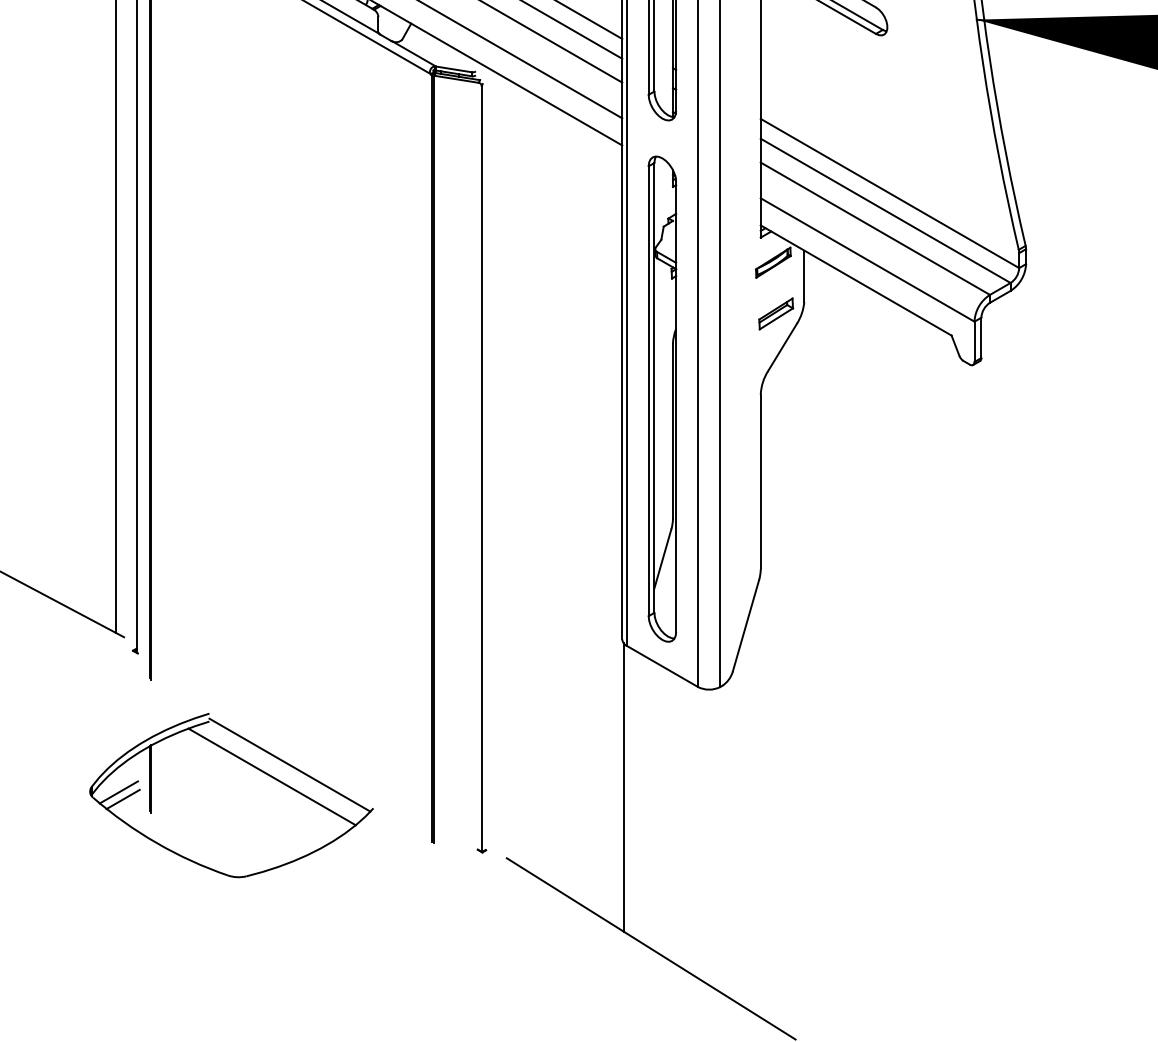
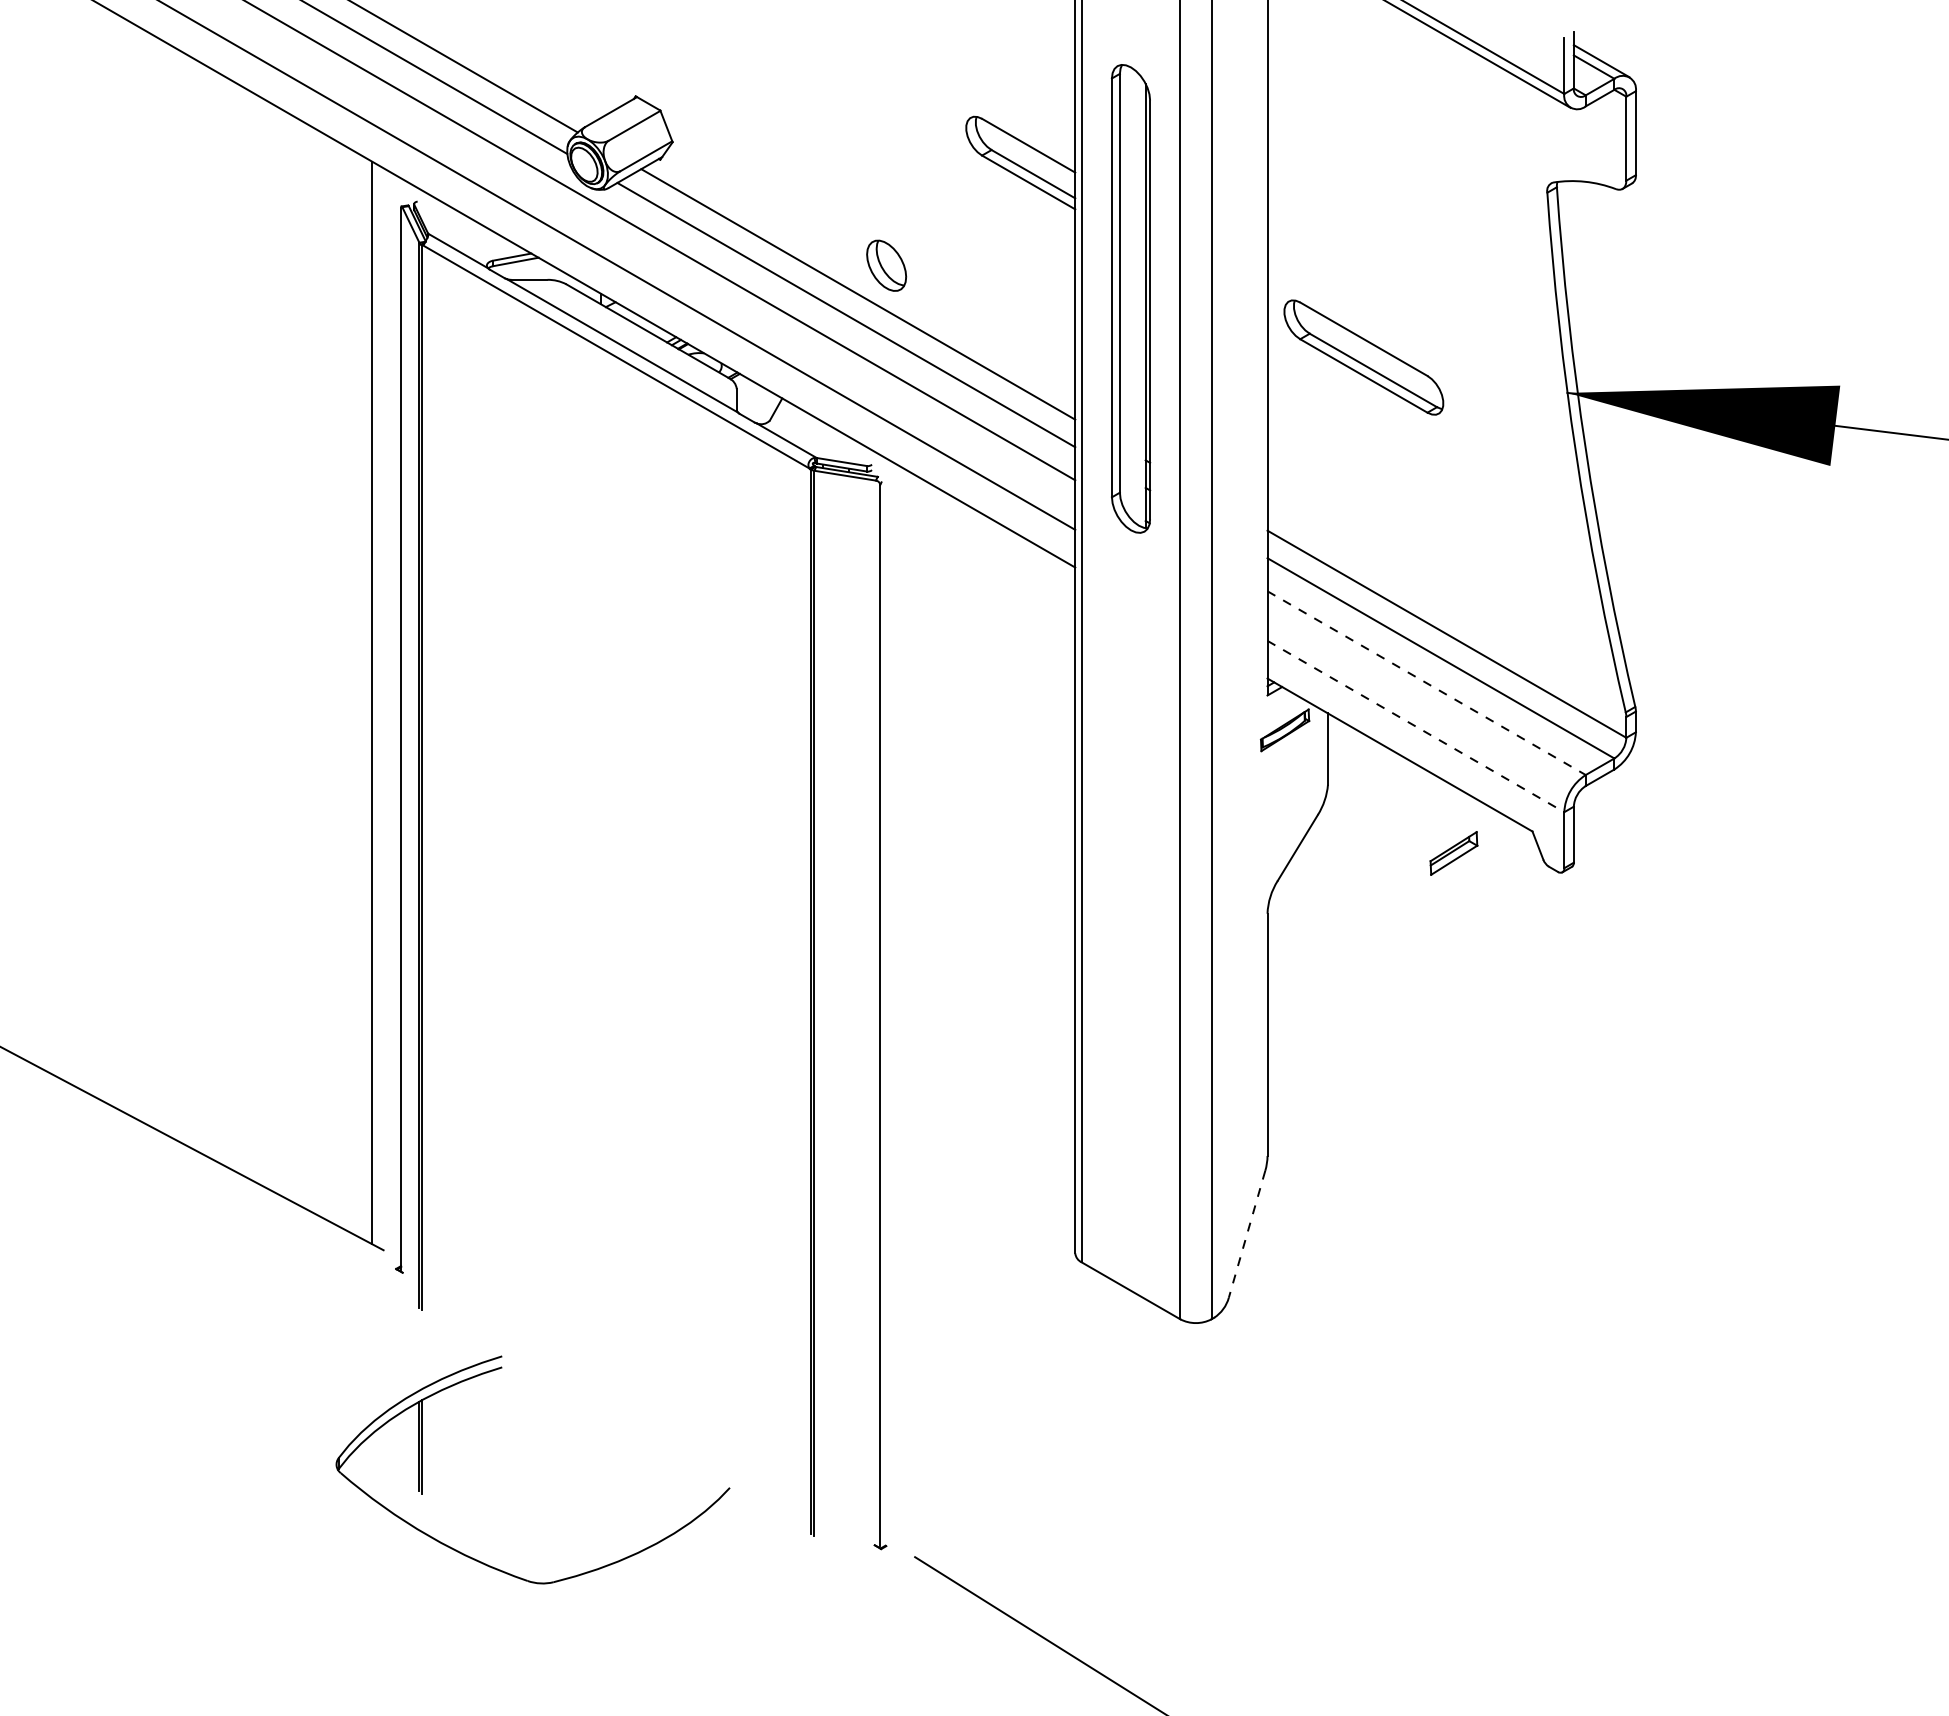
line: (875, 228) -> (1426, 683), solid -> dashed
line: (868, 259) -> (1416, 726), solid -> dashed
part: (775, 313) -> (1453, 853), moved
part: (662, 398) -> (1130, 919), removed
line: (746, 625) -> (1247, 1234), solid -> dashed
line: (289, 764) -> (613, 1427), removed
line: (272, 777) -> (589, 1444), removed
line: (623, 787) -> (1077, 1458), removed
line: (118, 792) -> (375, 1465), removed
line: (123, 799) -> (382, 1475), removed

